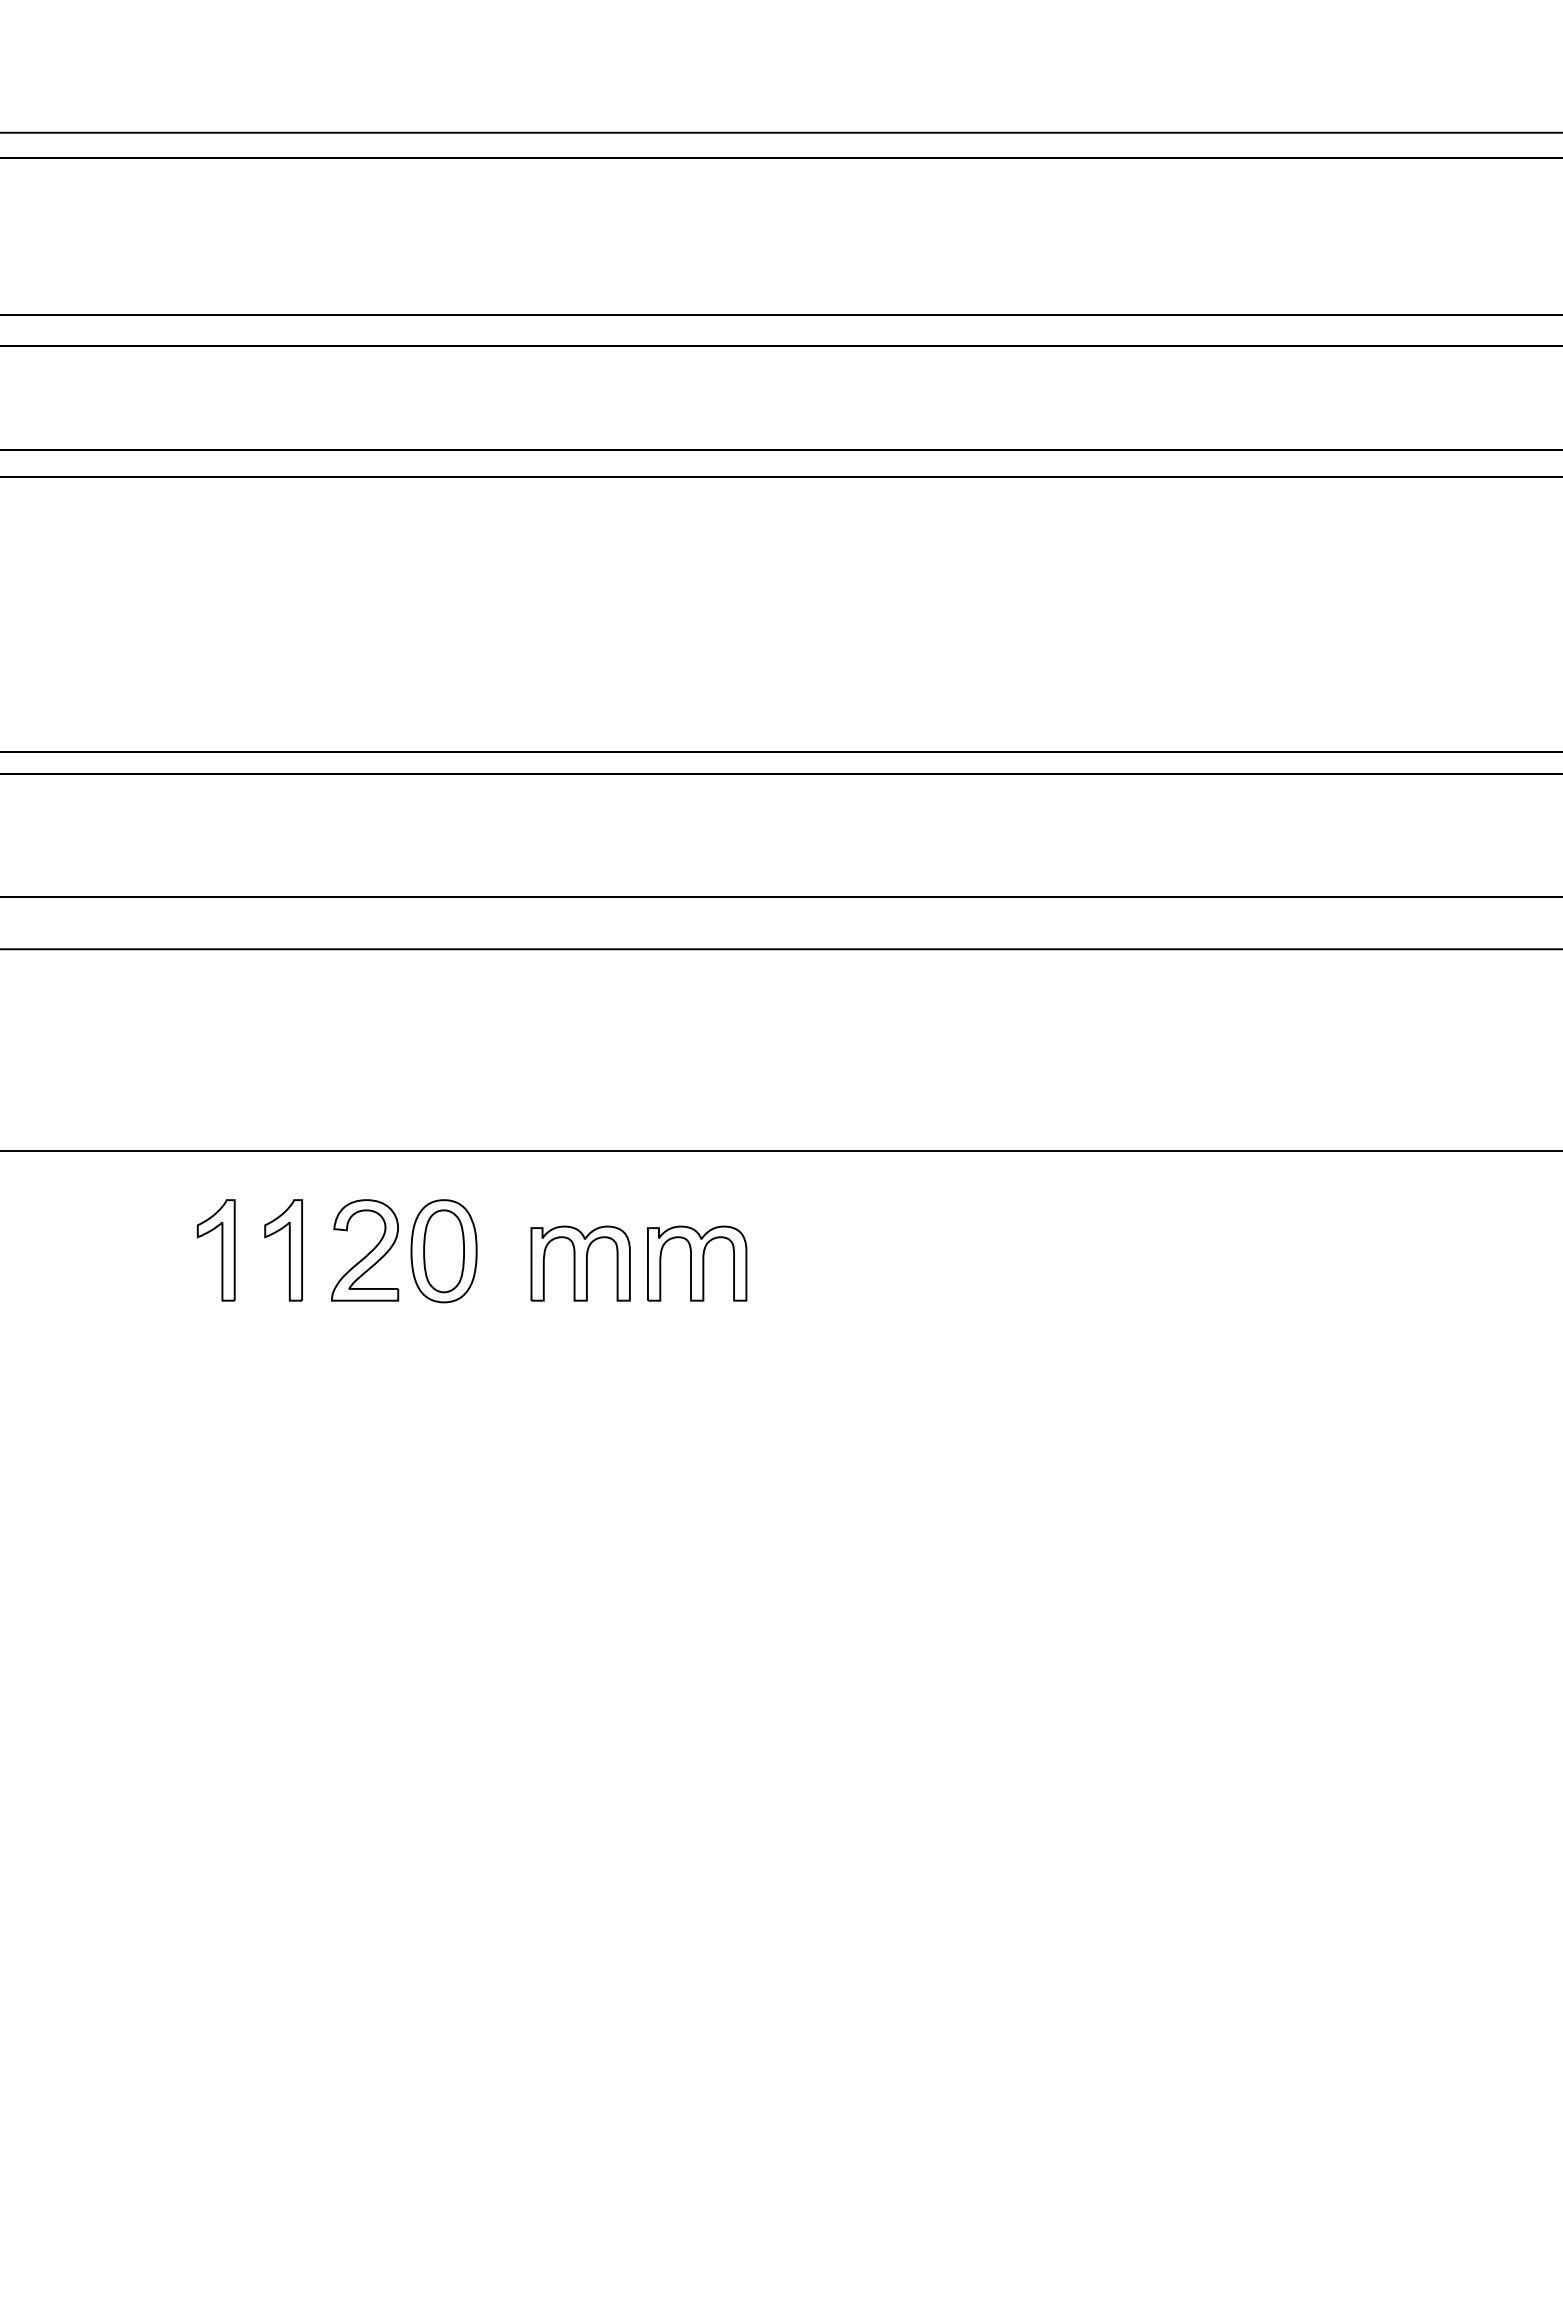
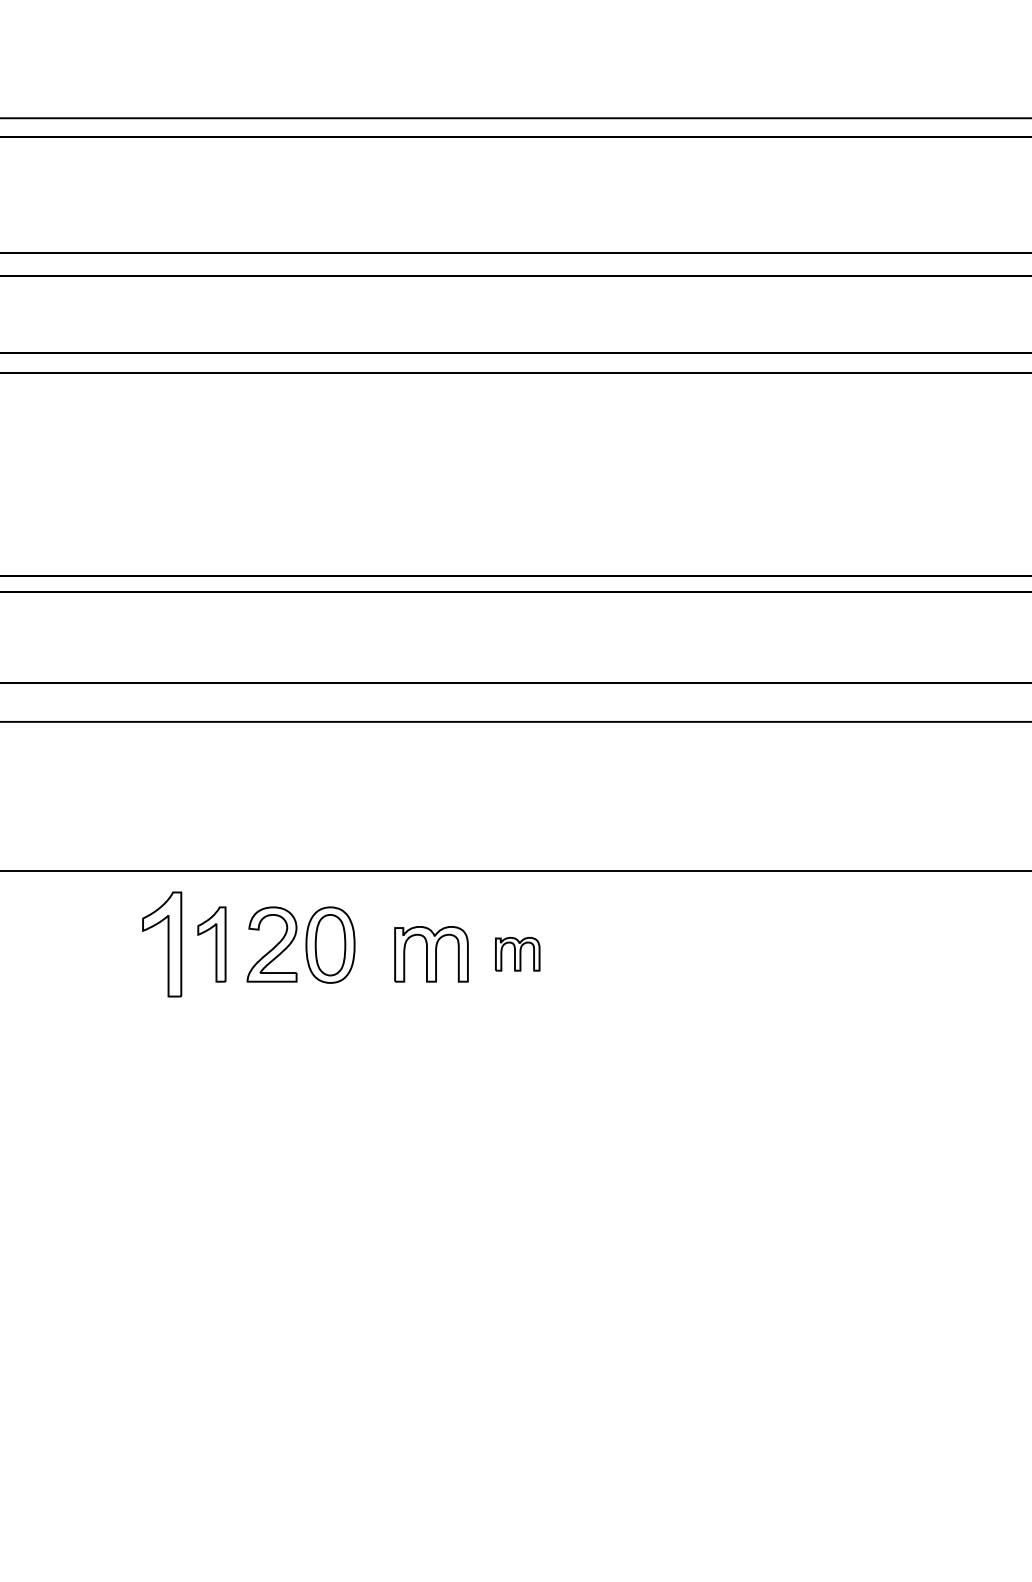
part: (215, 1250) -> (161, 944), size x1.4
part: (697, 1263) -> (517, 954), size x0.6

